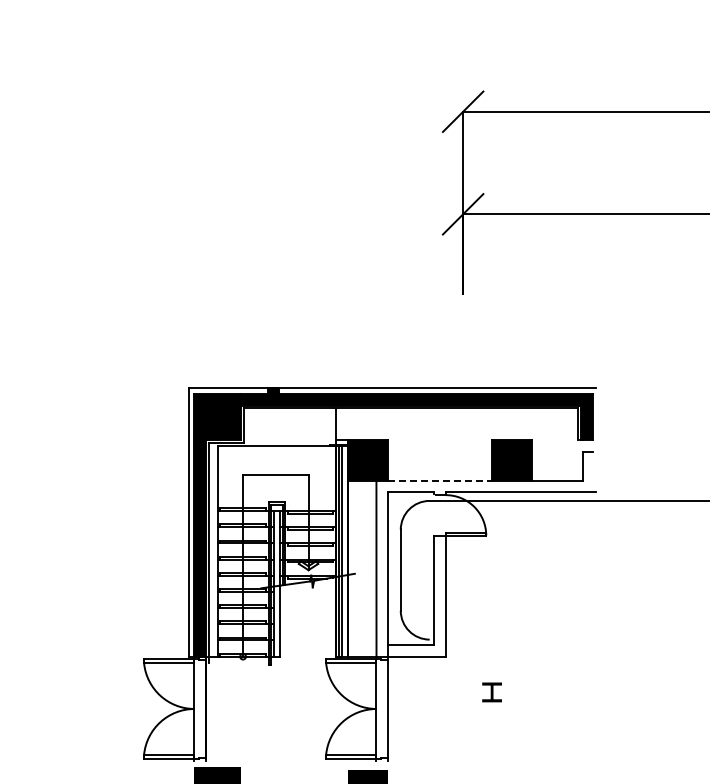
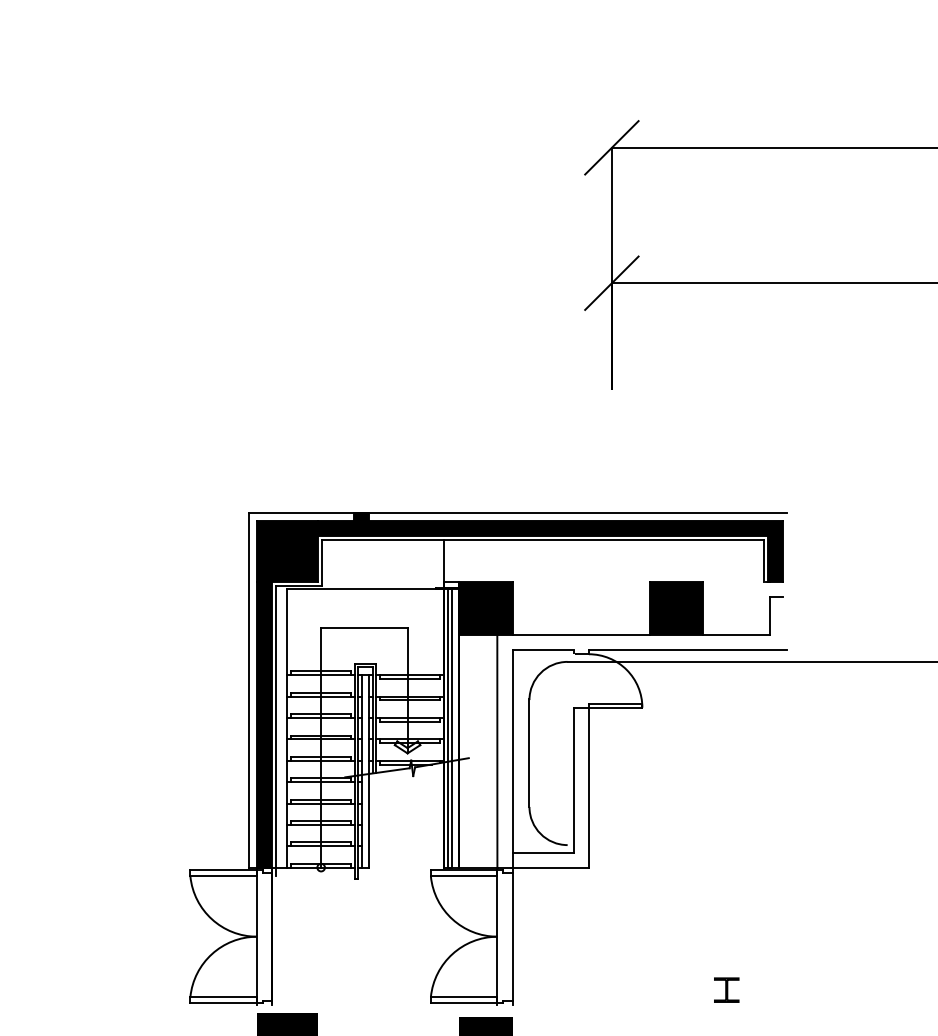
line: (440, 480) -> (581, 634), dashed -> solid
part: (491, 692) -> (725, 990), moved

